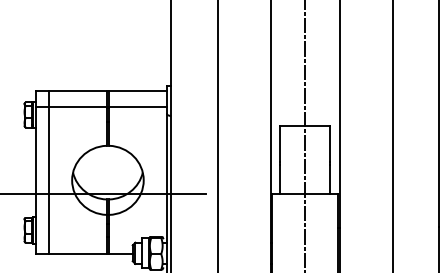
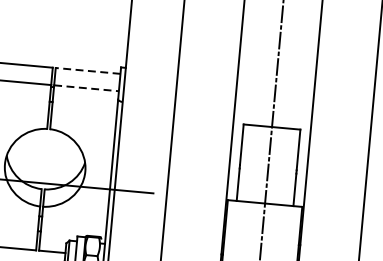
line: (138, 91) -> (88, 71), solid -> dashed
line: (138, 106) -> (87, 88), solid -> dashed

